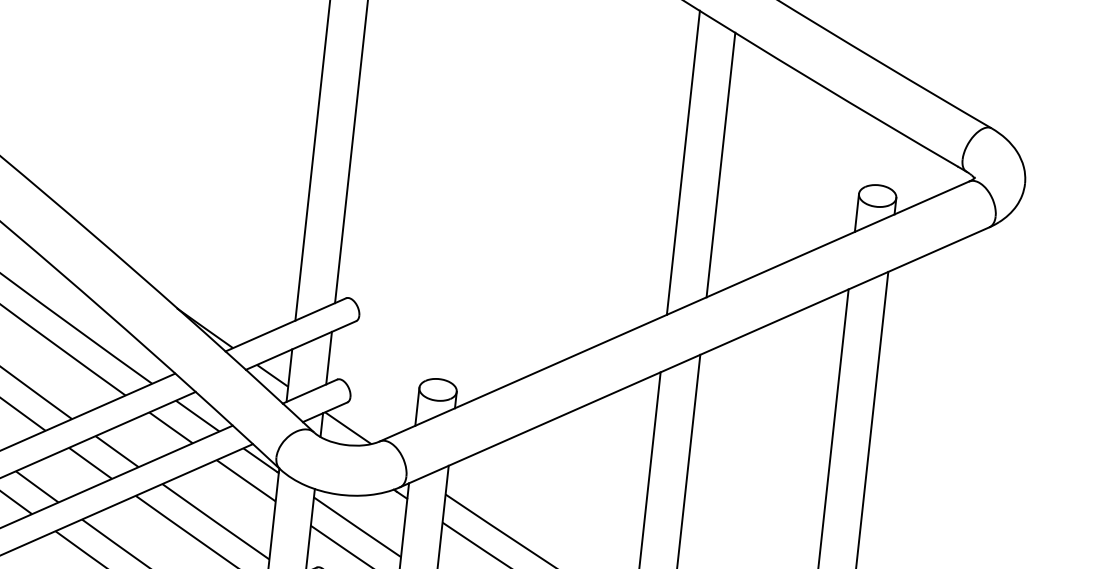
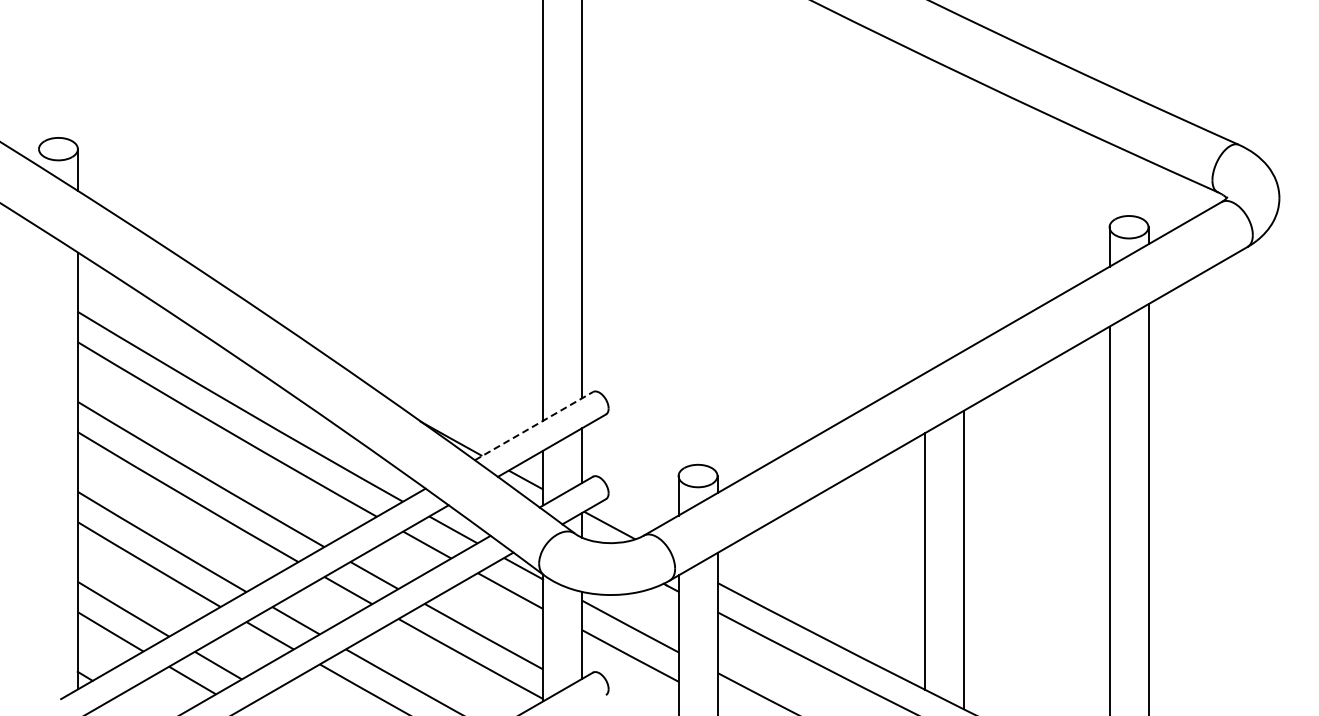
line: (683, 162) -> (925, 214), removed
line: (721, 164) -> (964, 212), removed
line: (286, 324) -> (534, 425), solid -> dashed

